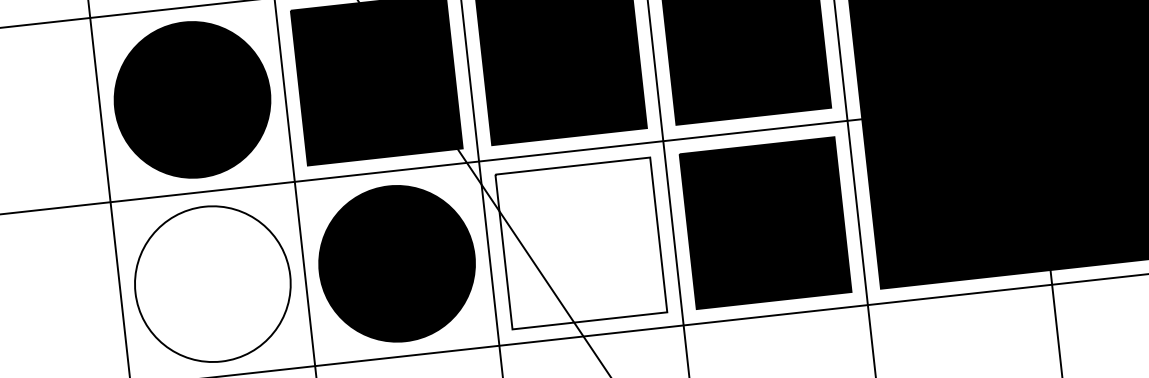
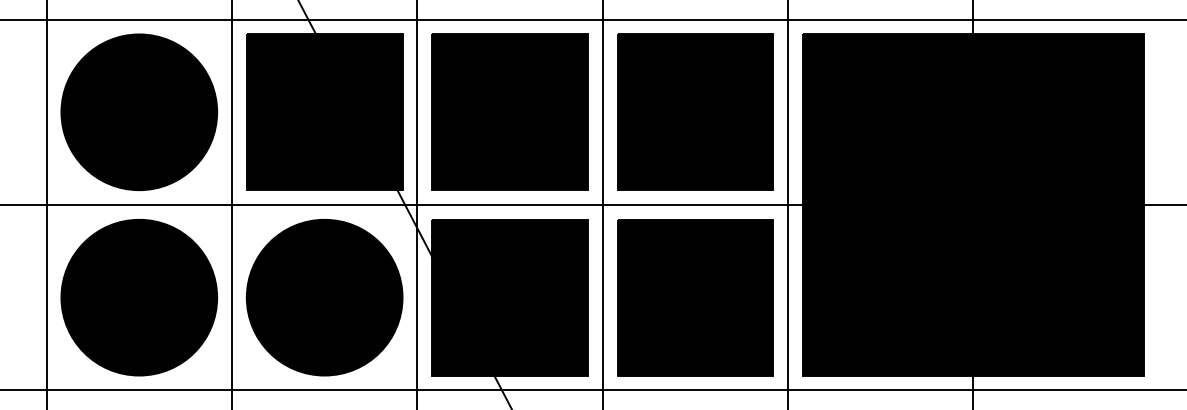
fill: (580, 243) -> (509, 297), added
fill: (213, 283) -> (139, 297), added

